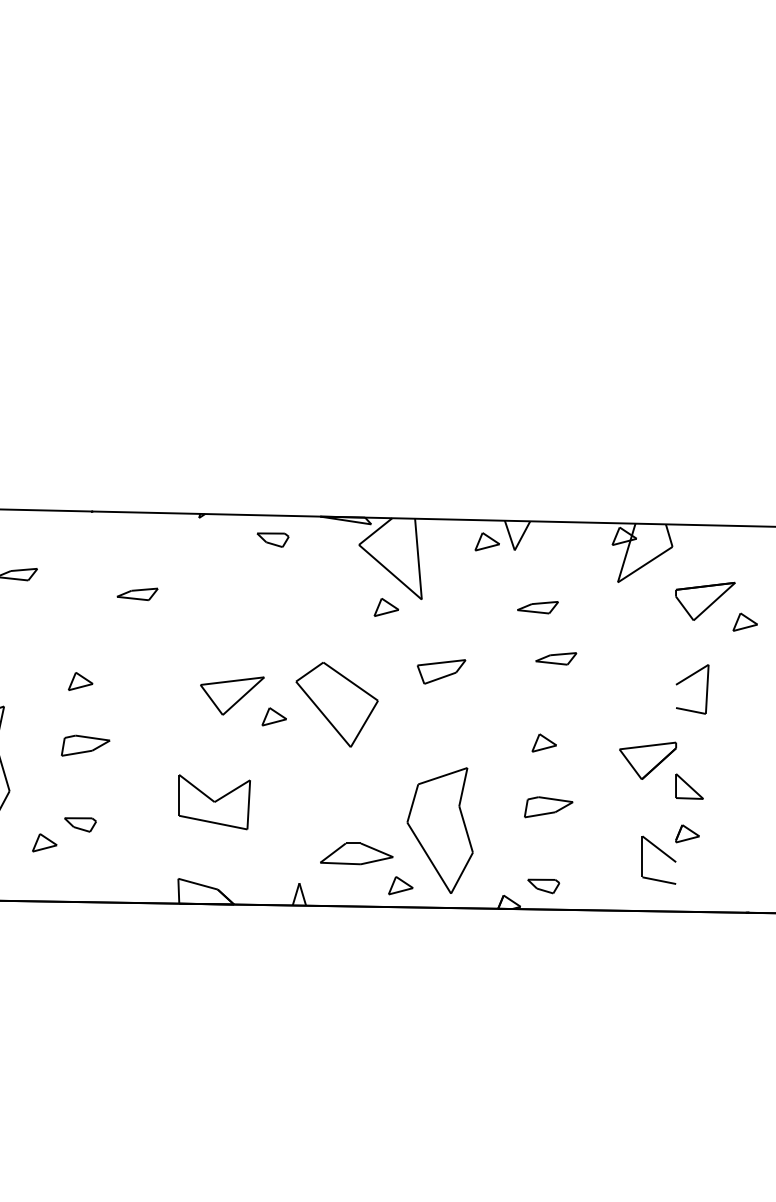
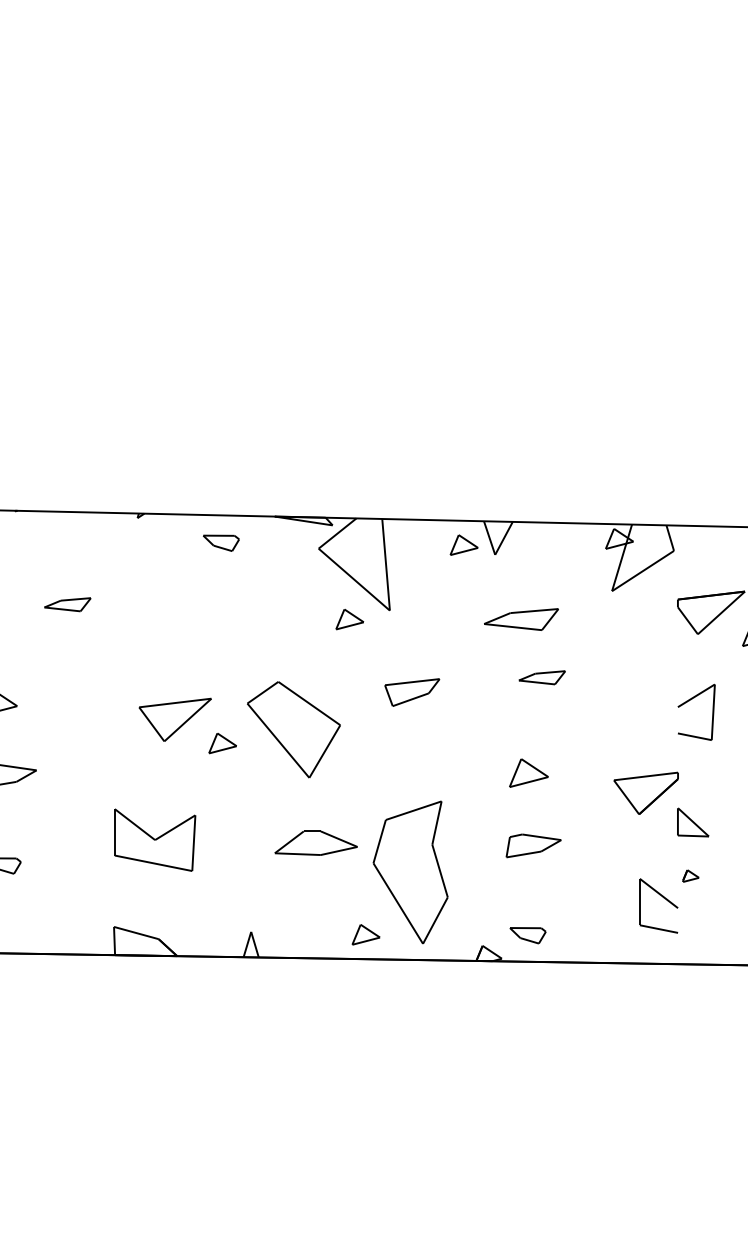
part: (537, 607) -> (520, 619), size x1.6
part: (543, 742) -> (527, 772), size x1.4
part: (687, 833) -> (690, 875), size x0.6
part: (356, 853) -> (315, 842), moved

